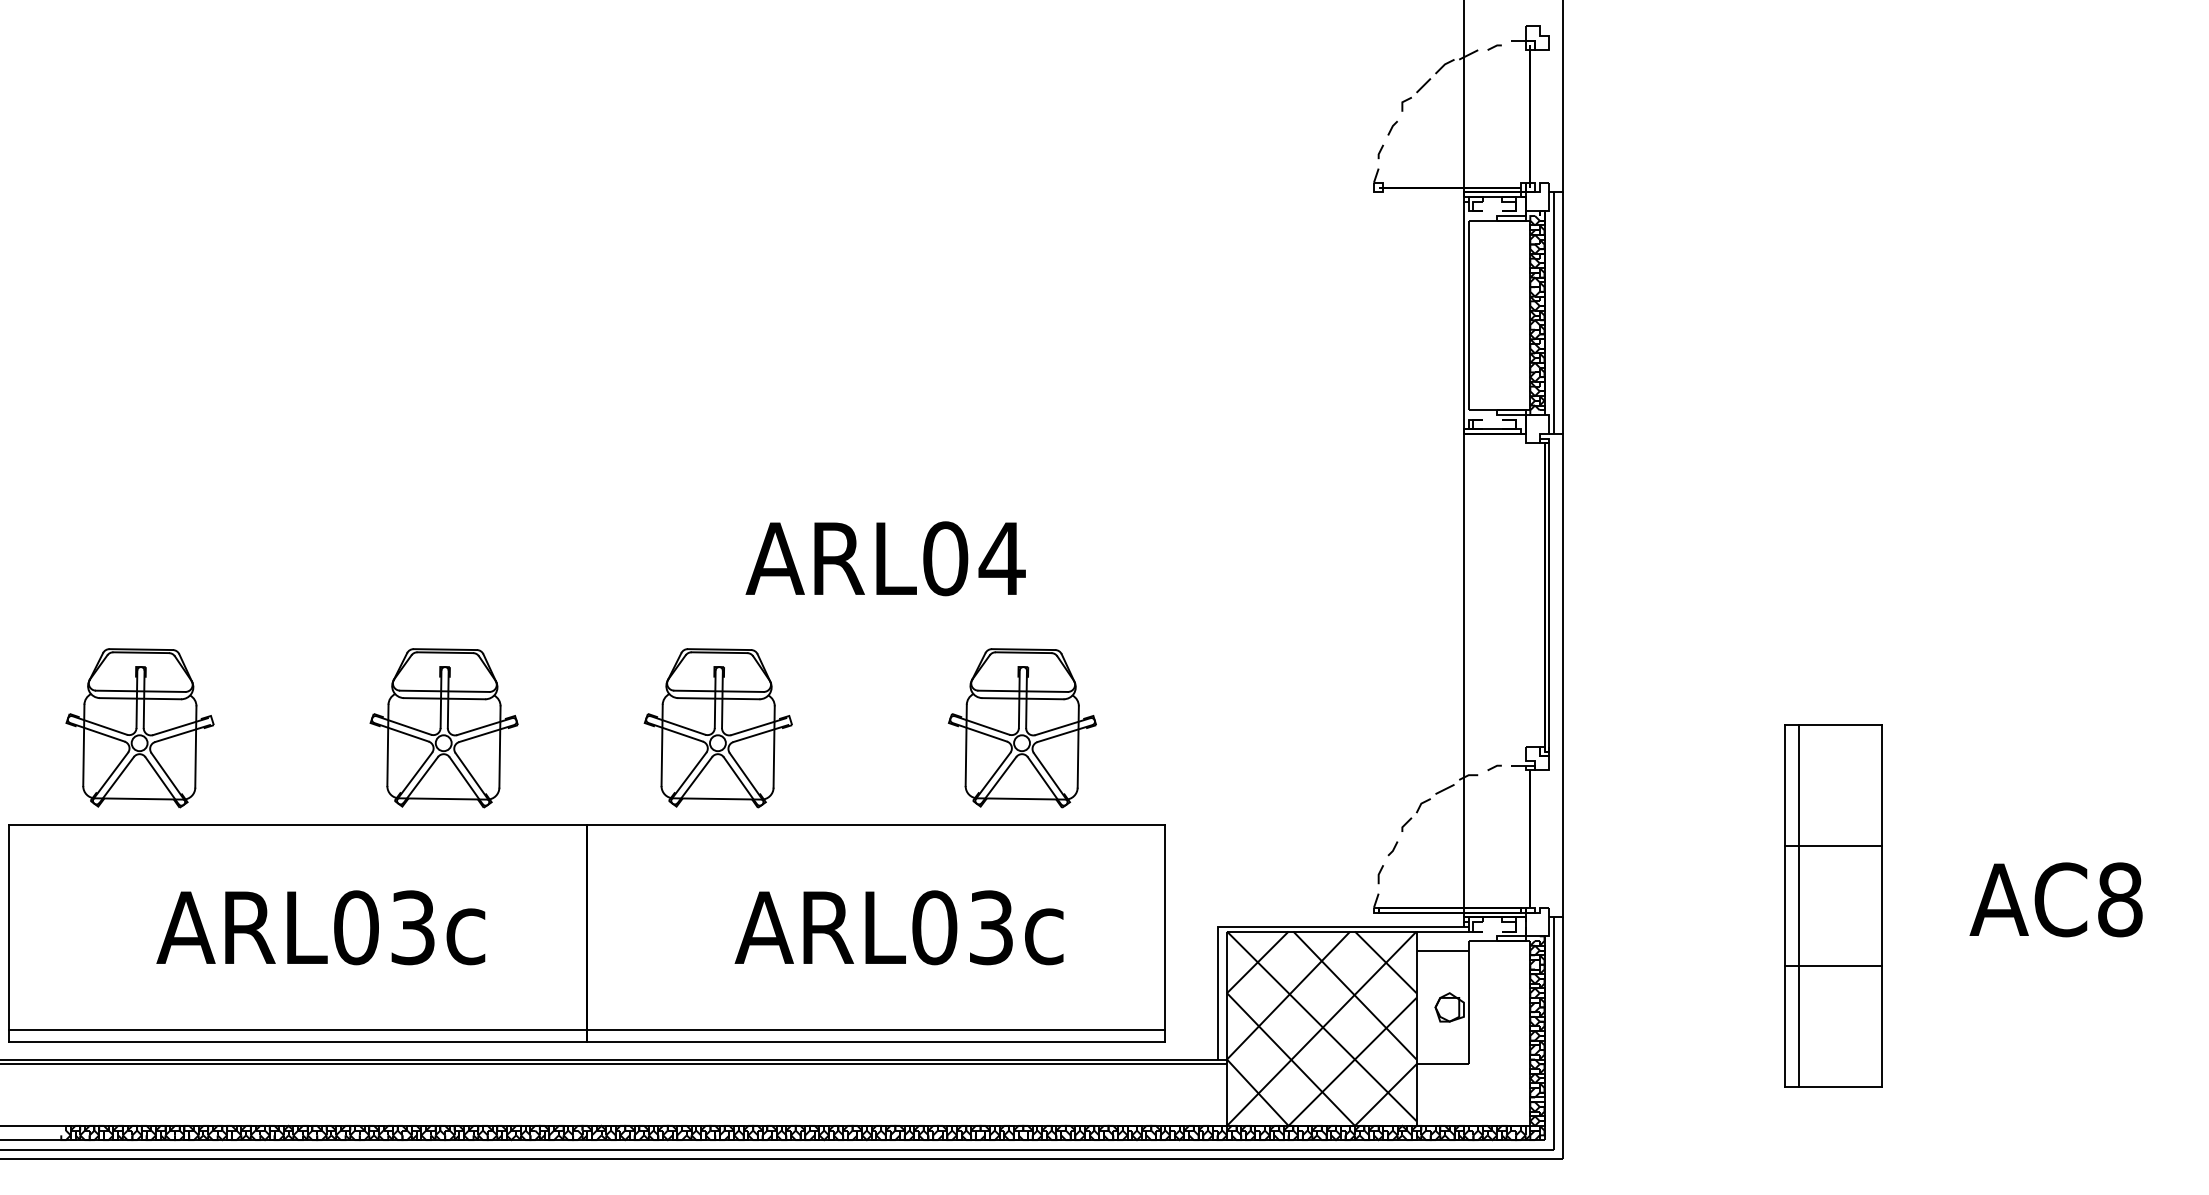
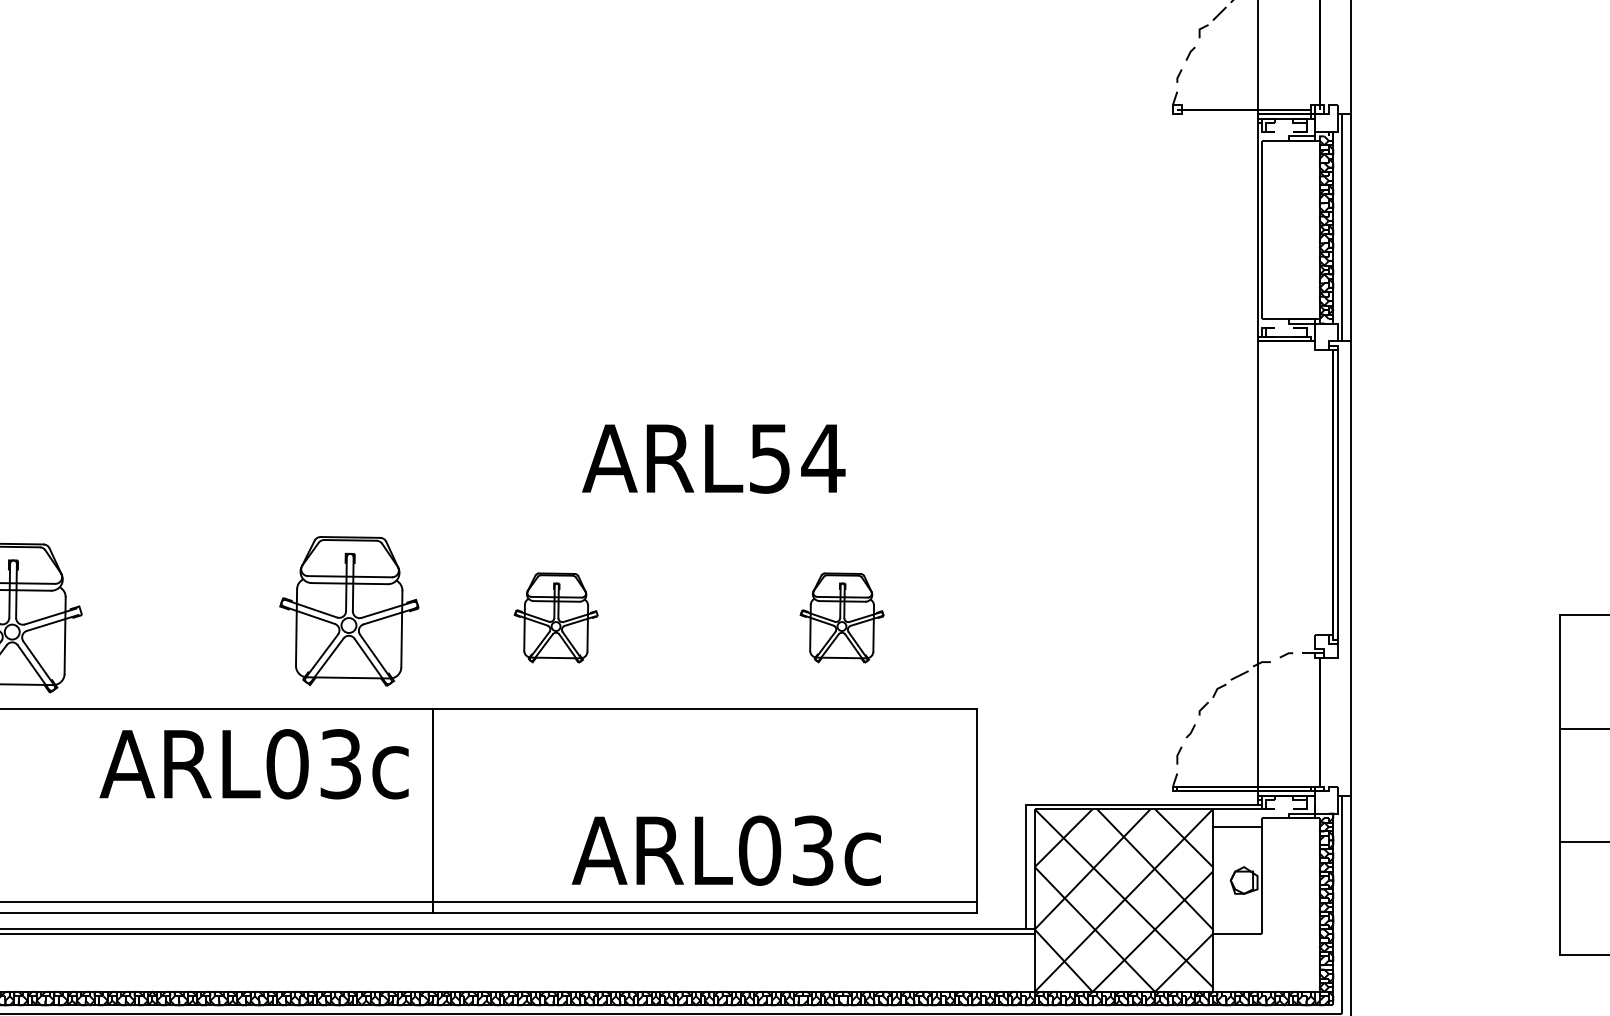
text: (945, 558) -> (770, 458), ARL04 -> ARL54
part: (443, 728) -> (348, 611), moved
part: (717, 728) -> (555, 618), size x0.6
part: (1021, 728) -> (841, 618), size x0.6
line: (1799, 905) -> (1573, 784), removed
text: (320, 927) -> (253, 763), moved
text: (898, 927) -> (725, 850), moved

